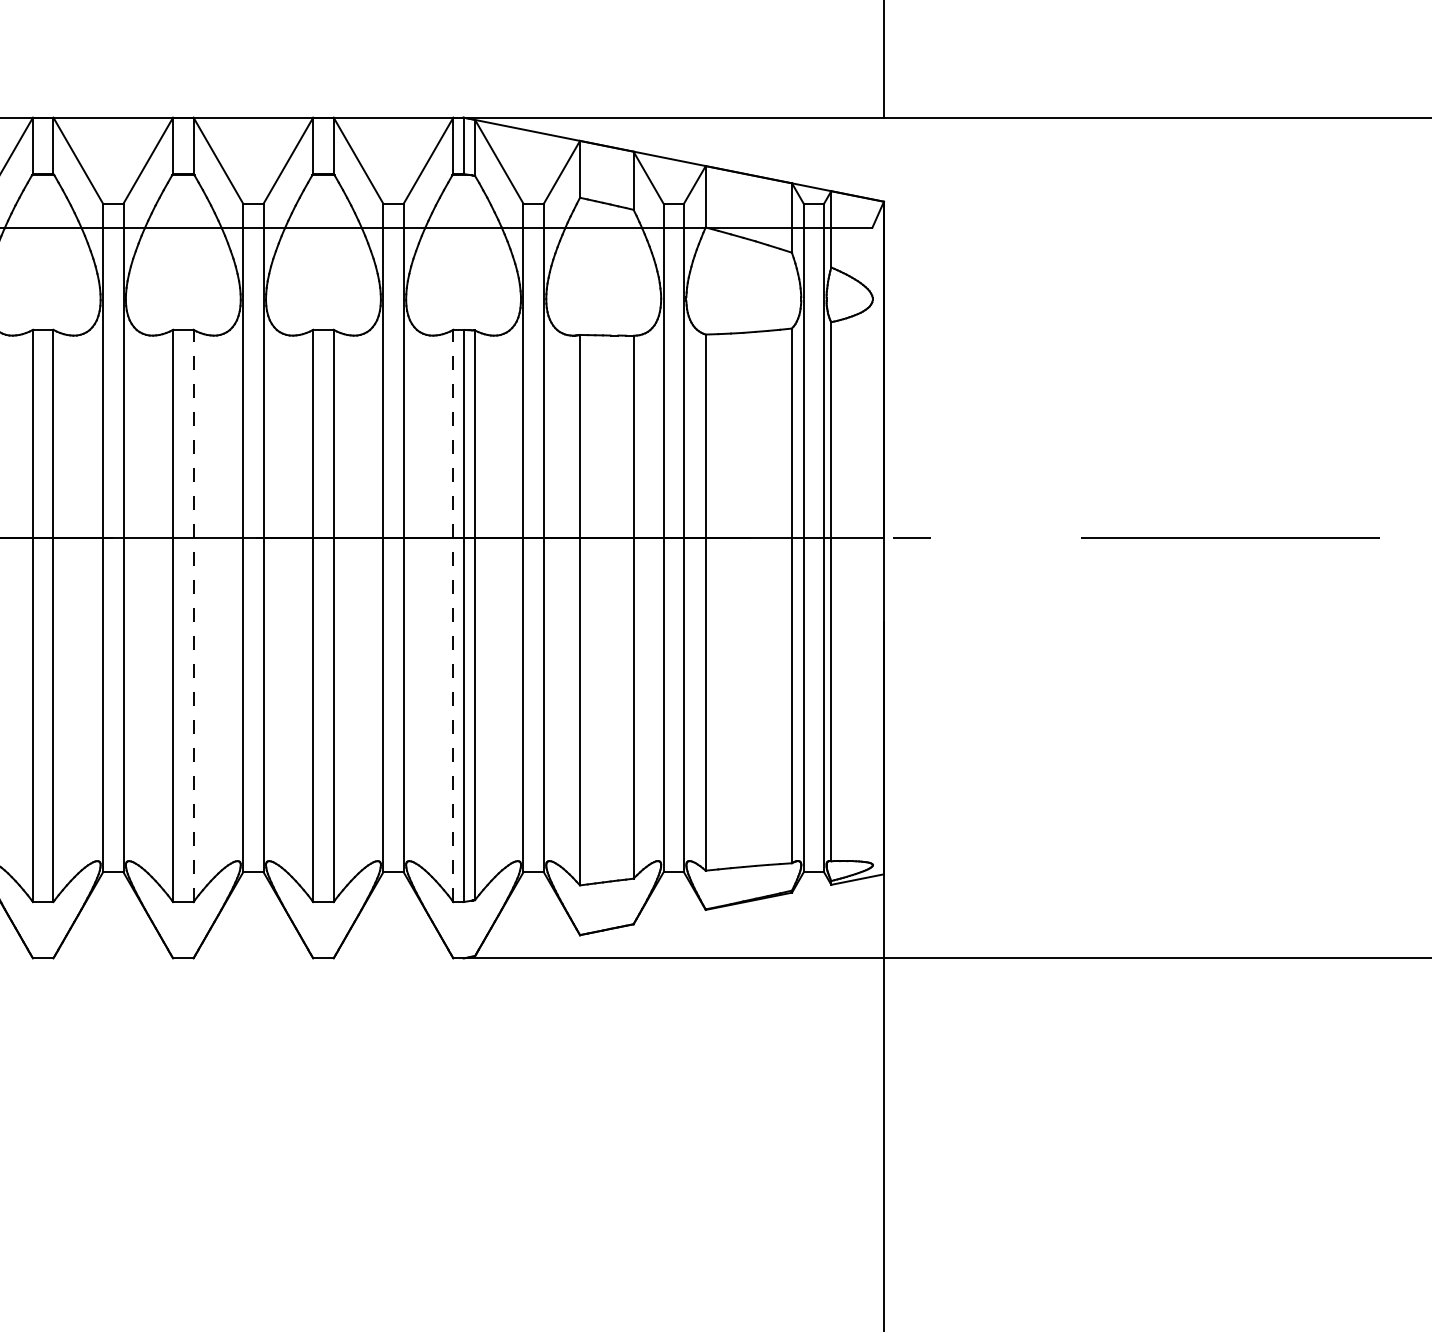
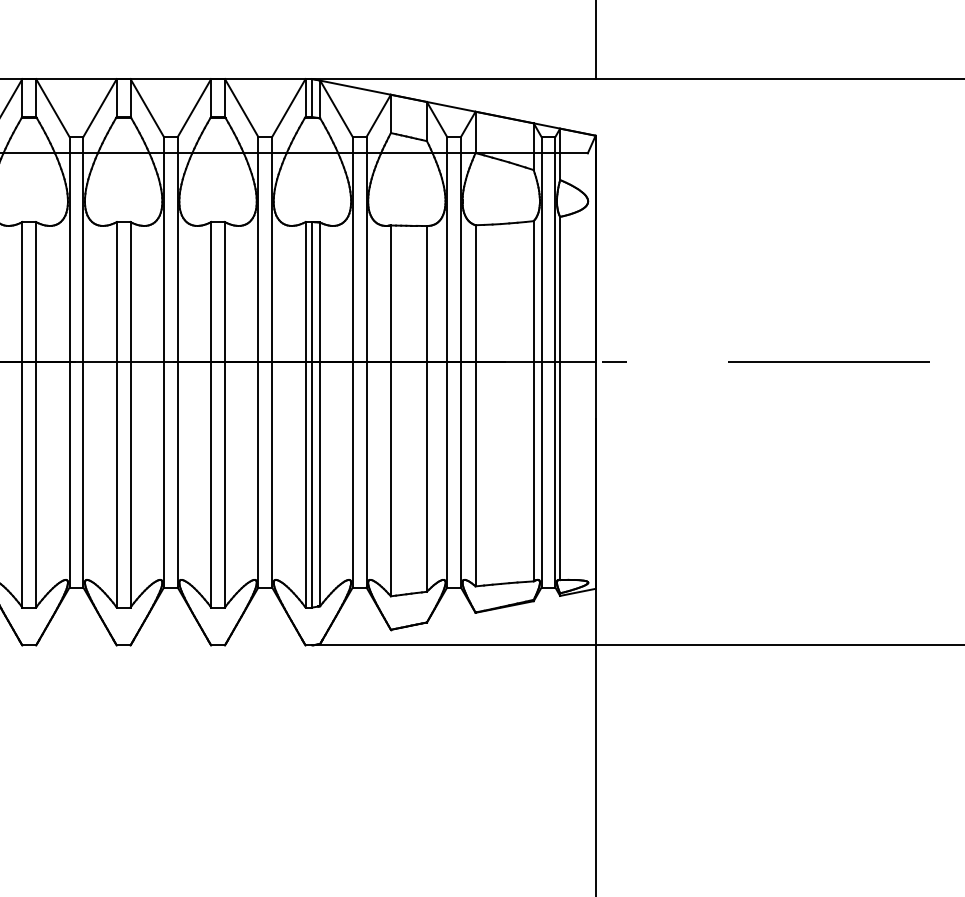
line: (193, 615) -> (130, 414), dashed -> solid
line: (453, 615) -> (305, 414), dashed -> solid

